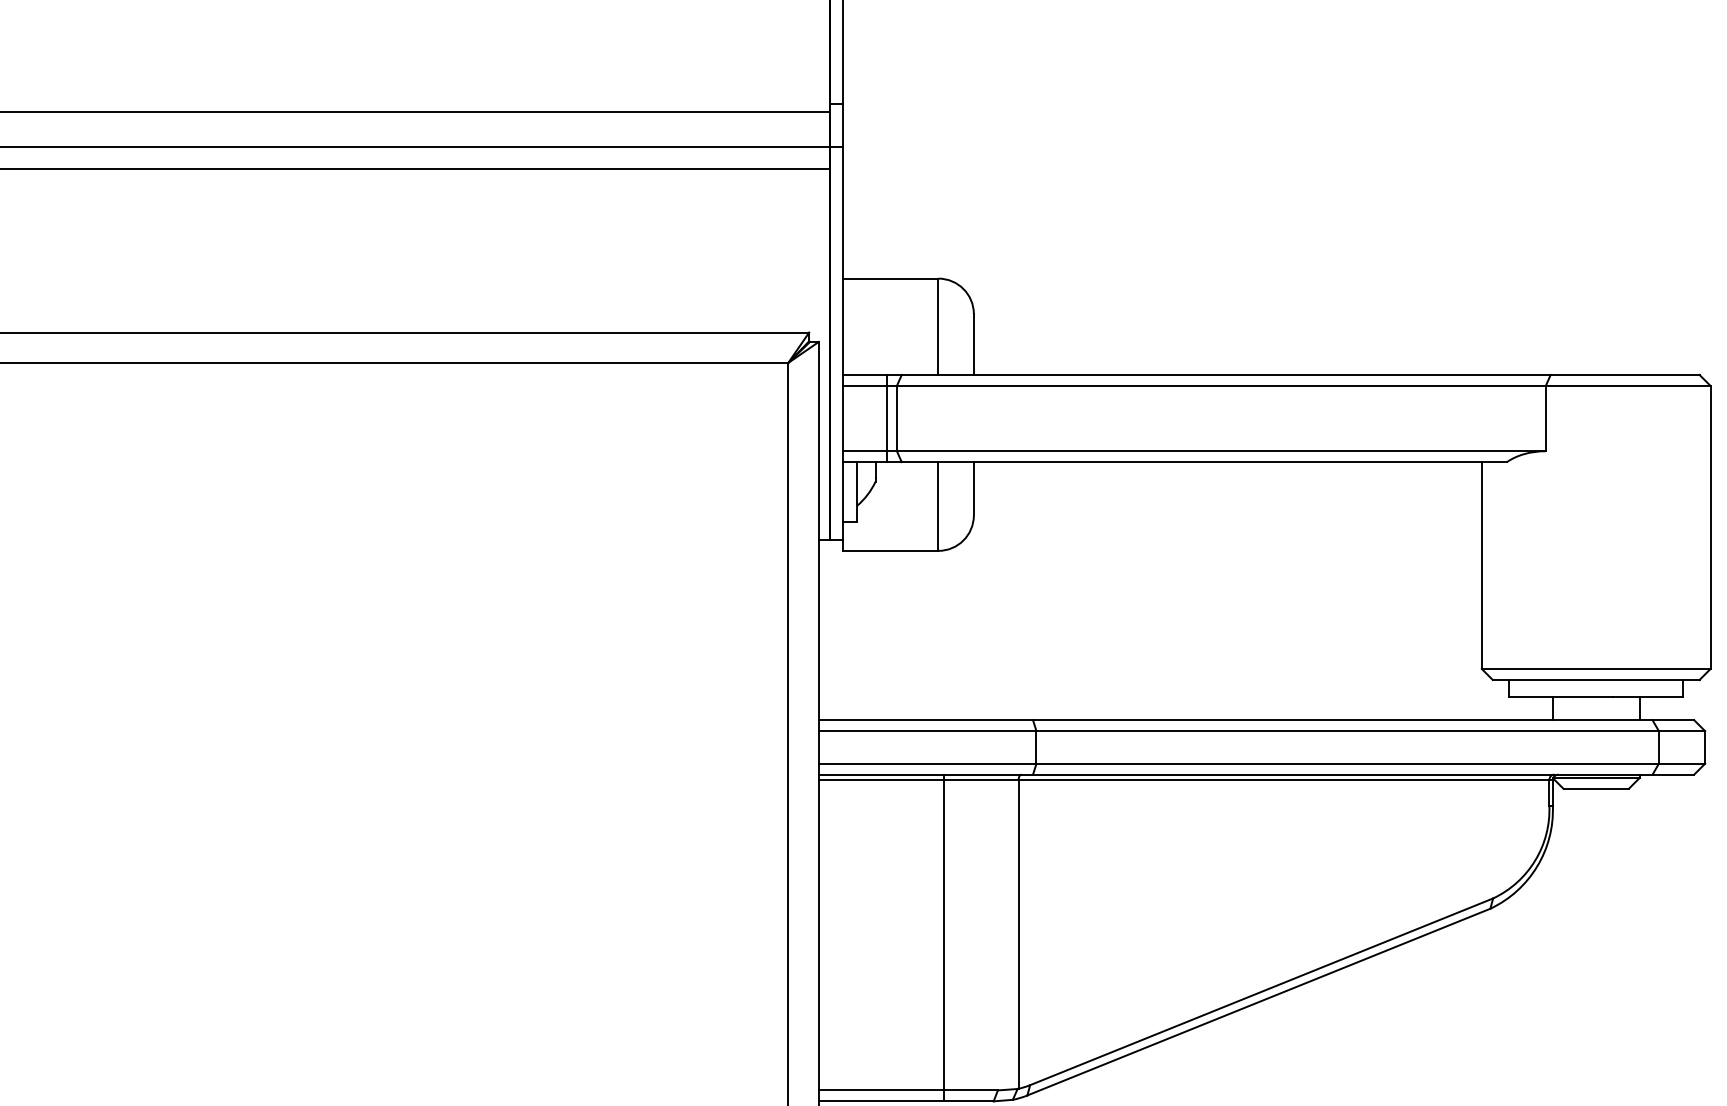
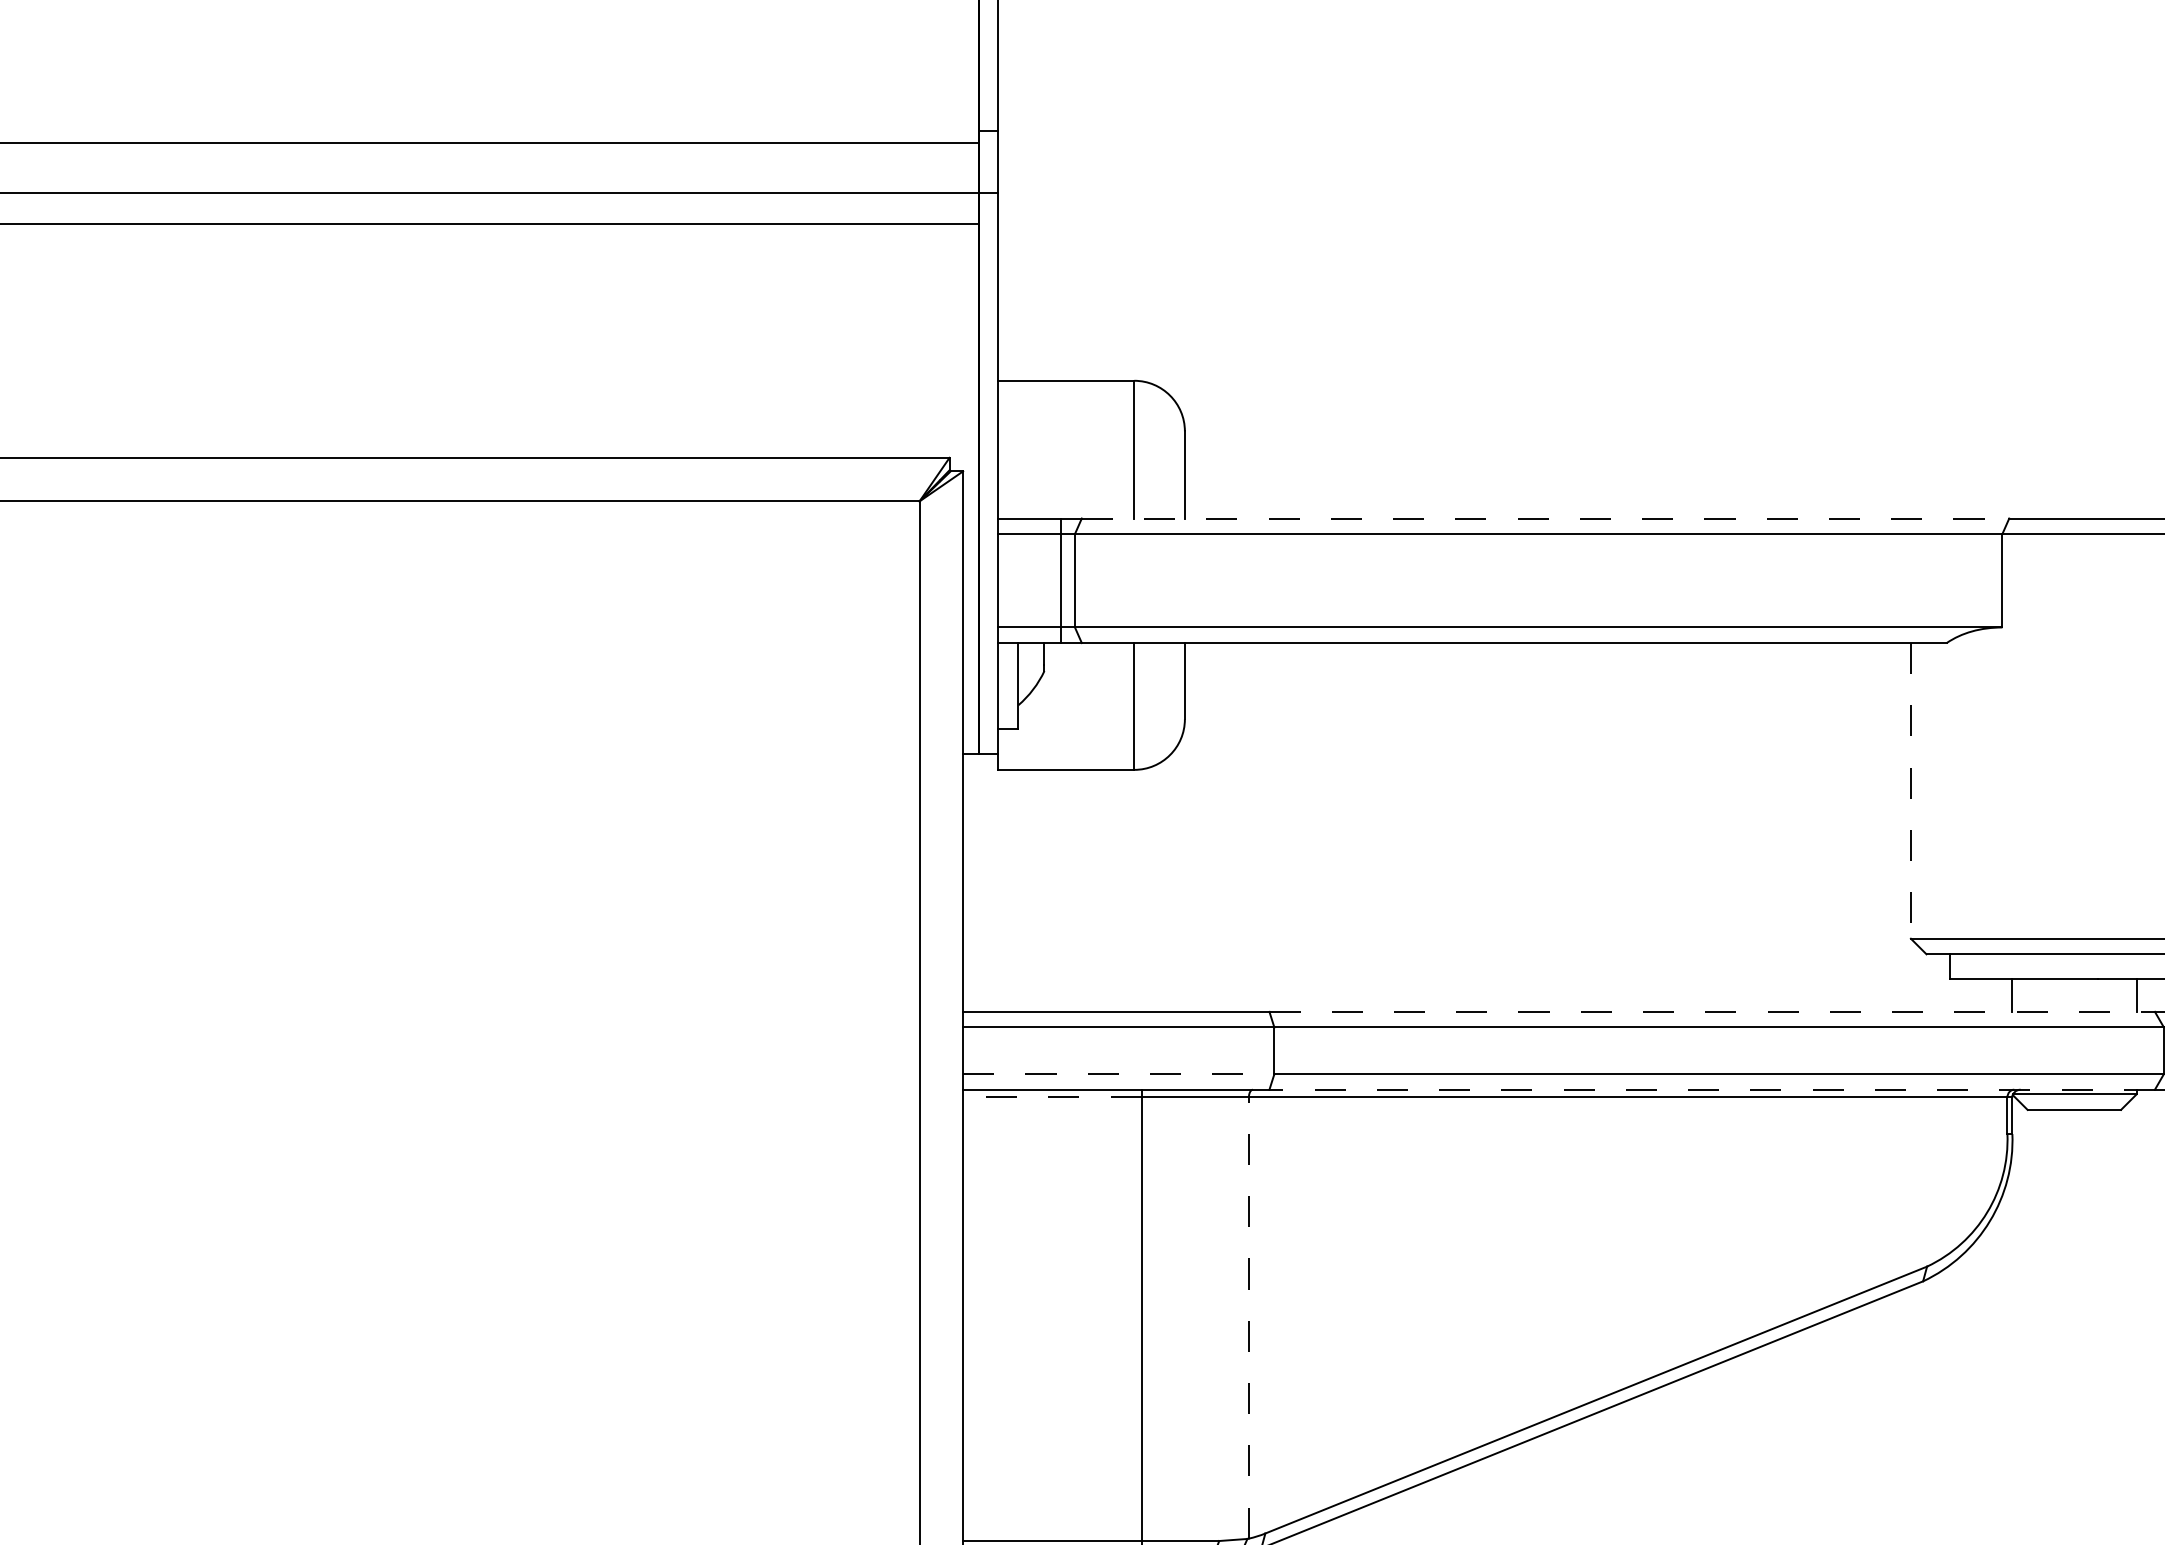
line: (1226, 375) -> (1545, 519), solid -> dashed
line: (1481, 566) -> (1910, 792), solid -> dashed
line: (1342, 720) -> (1711, 1012), solid -> dashed
line: (927, 763) -> (1118, 1073), solid -> dashed
line: (1342, 774) -> (1711, 1089), solid -> dashed
line: (880, 780) -> (1051, 1098), solid -> dashed
line: (1018, 933) -> (1248, 1316), solid -> dashed

